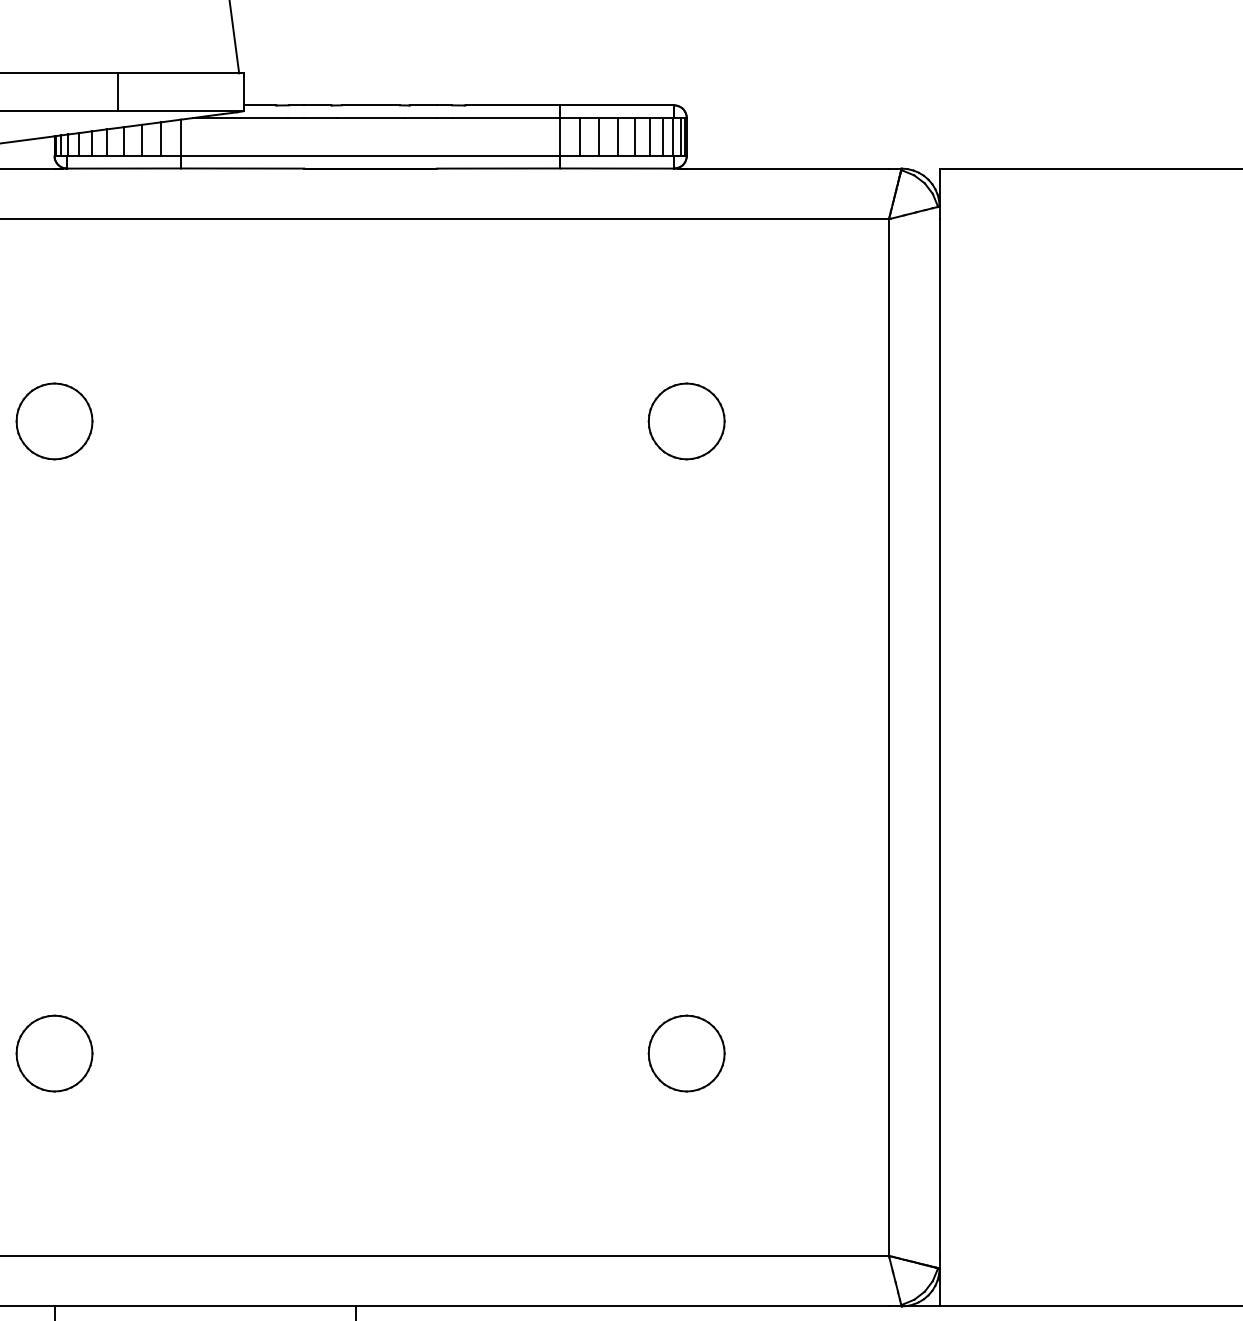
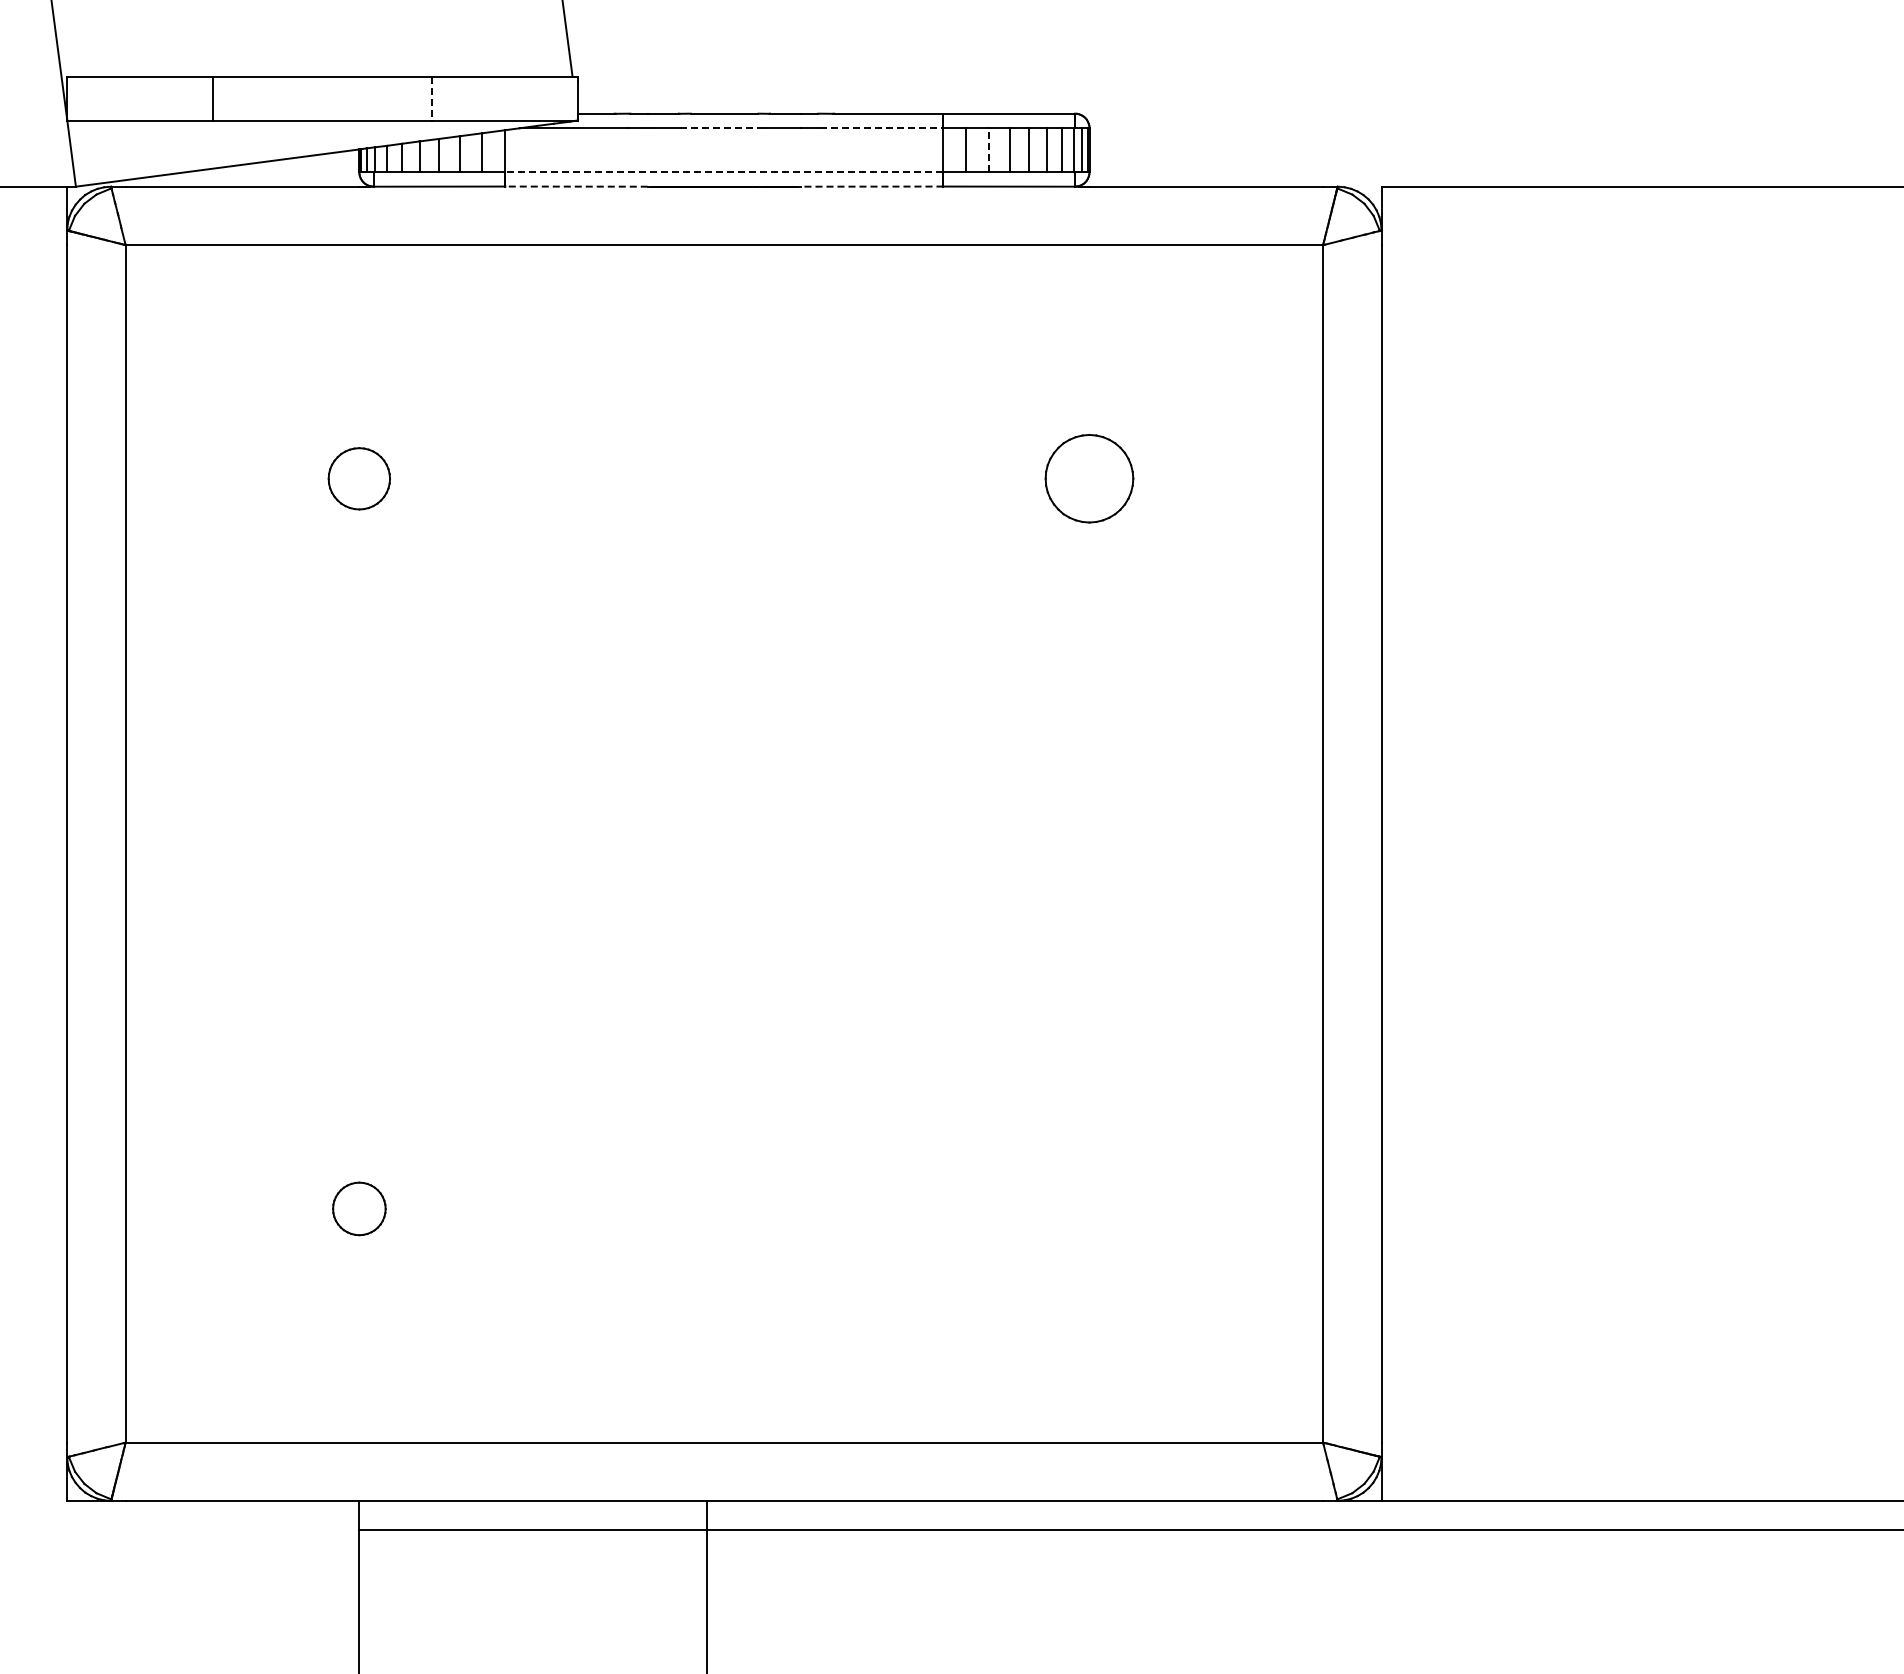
line: (117, 92) -> (432, 98), solid -> dashed
line: (369, 118) -> (723, 128), solid -> dashed
line: (506, 118) -> (881, 128), solid -> dashed
line: (599, 137) -> (988, 150), solid -> dashed
line: (369, 156) -> (723, 172), solid -> dashed
line: (242, 168) -> (576, 186), solid -> dashed
line: (497, 168) -> (871, 186), solid -> dashed
part: (54, 421) -> (359, 478), size x0.7
part: (54, 1053) -> (359, 1208), size x0.6
part: (686, 1053) -> (1089, 1208), removed

